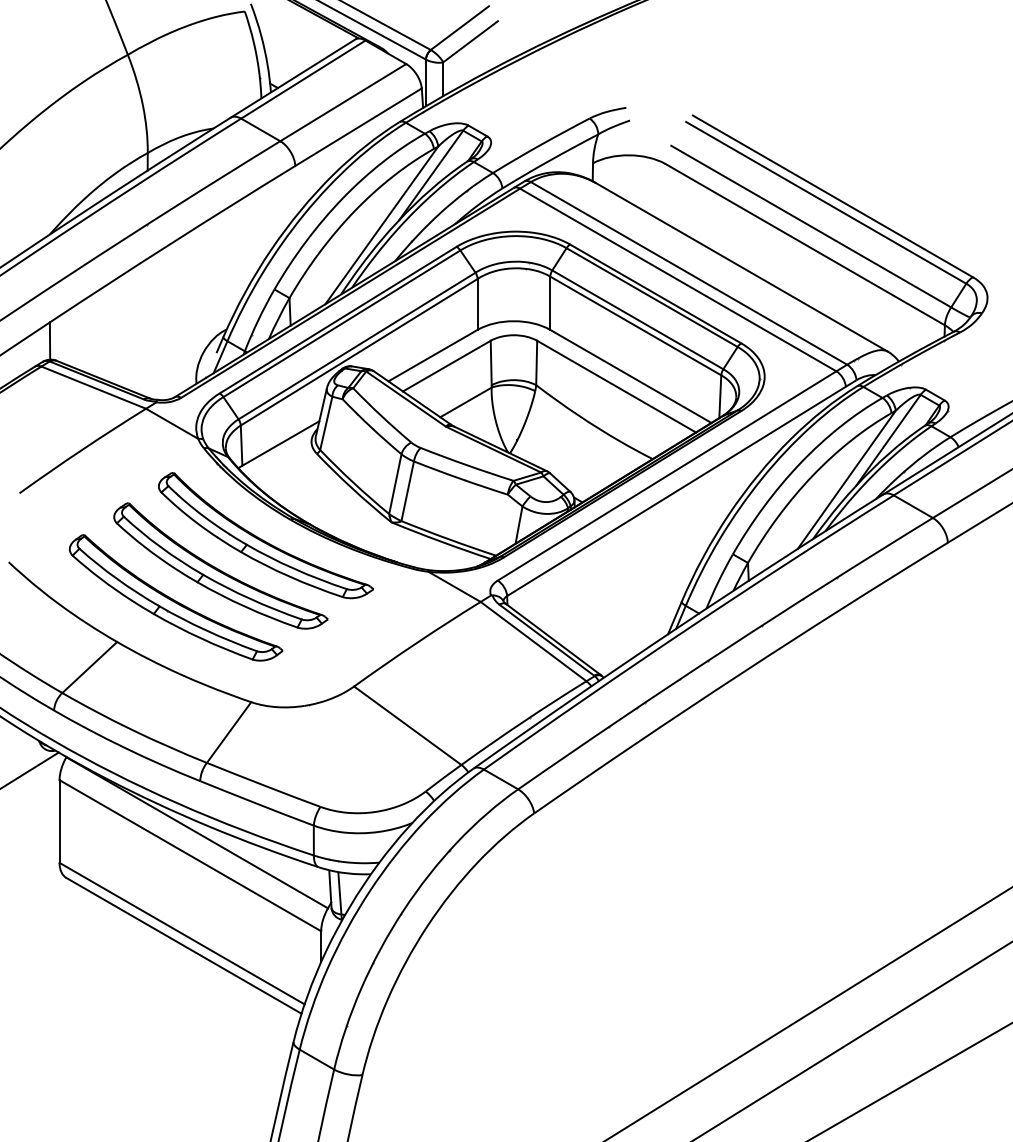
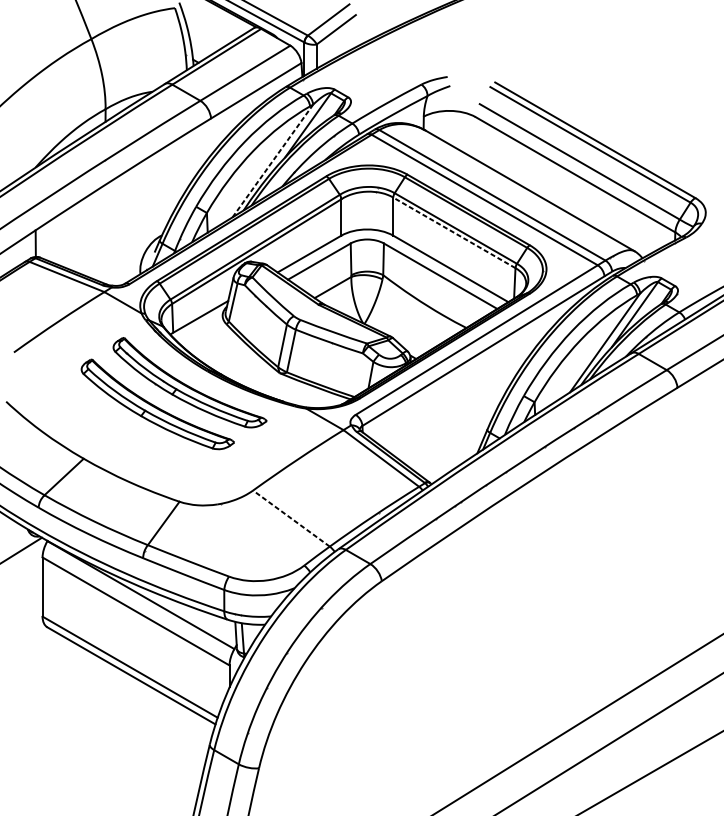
line: (381, 225) -> (272, 161), solid -> dashed
line: (635, 325) -> (454, 232), solid -> dashed
part: (175, 597) -> (125, 426), removed
line: (407, 725) -> (291, 518), solid -> dashed

